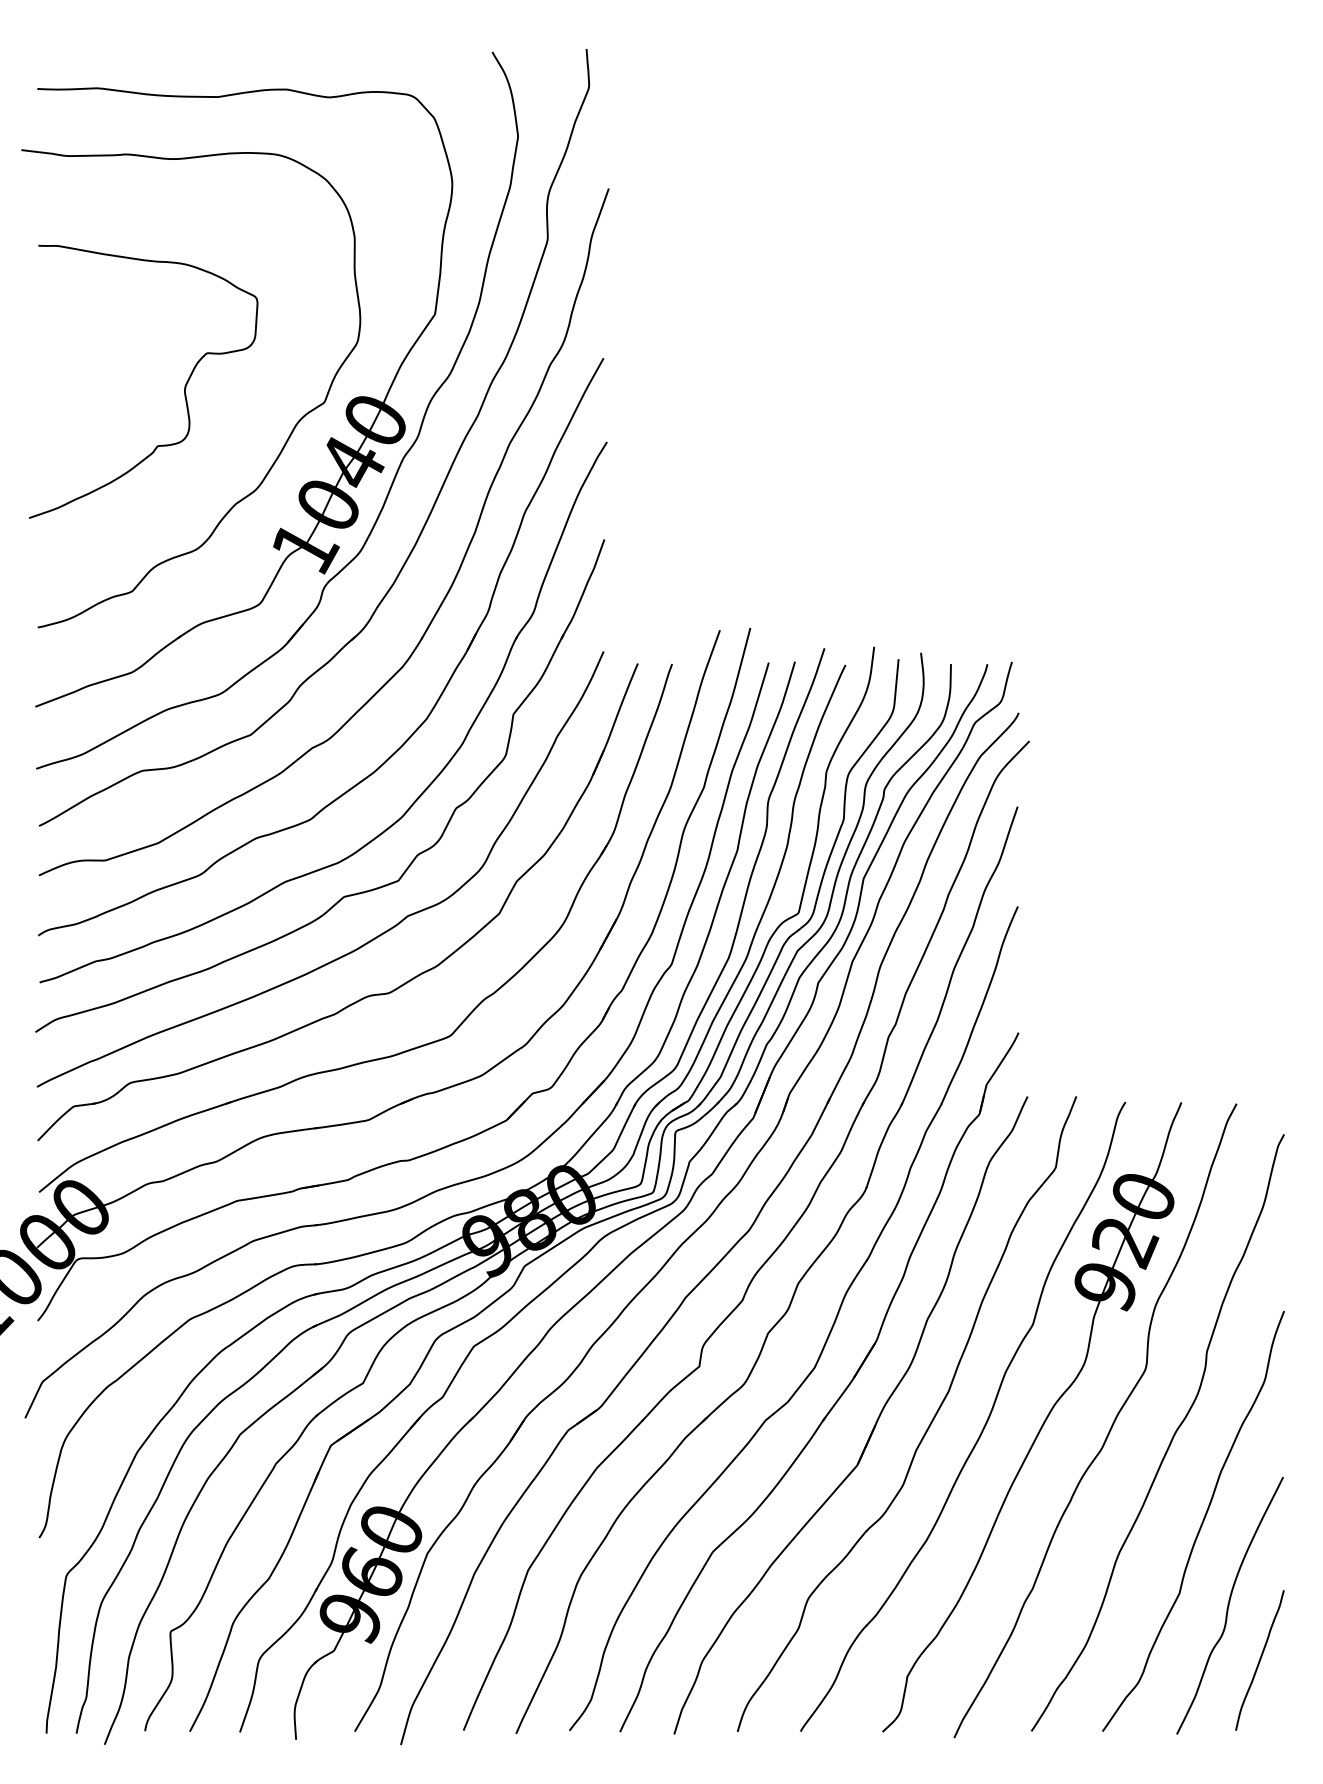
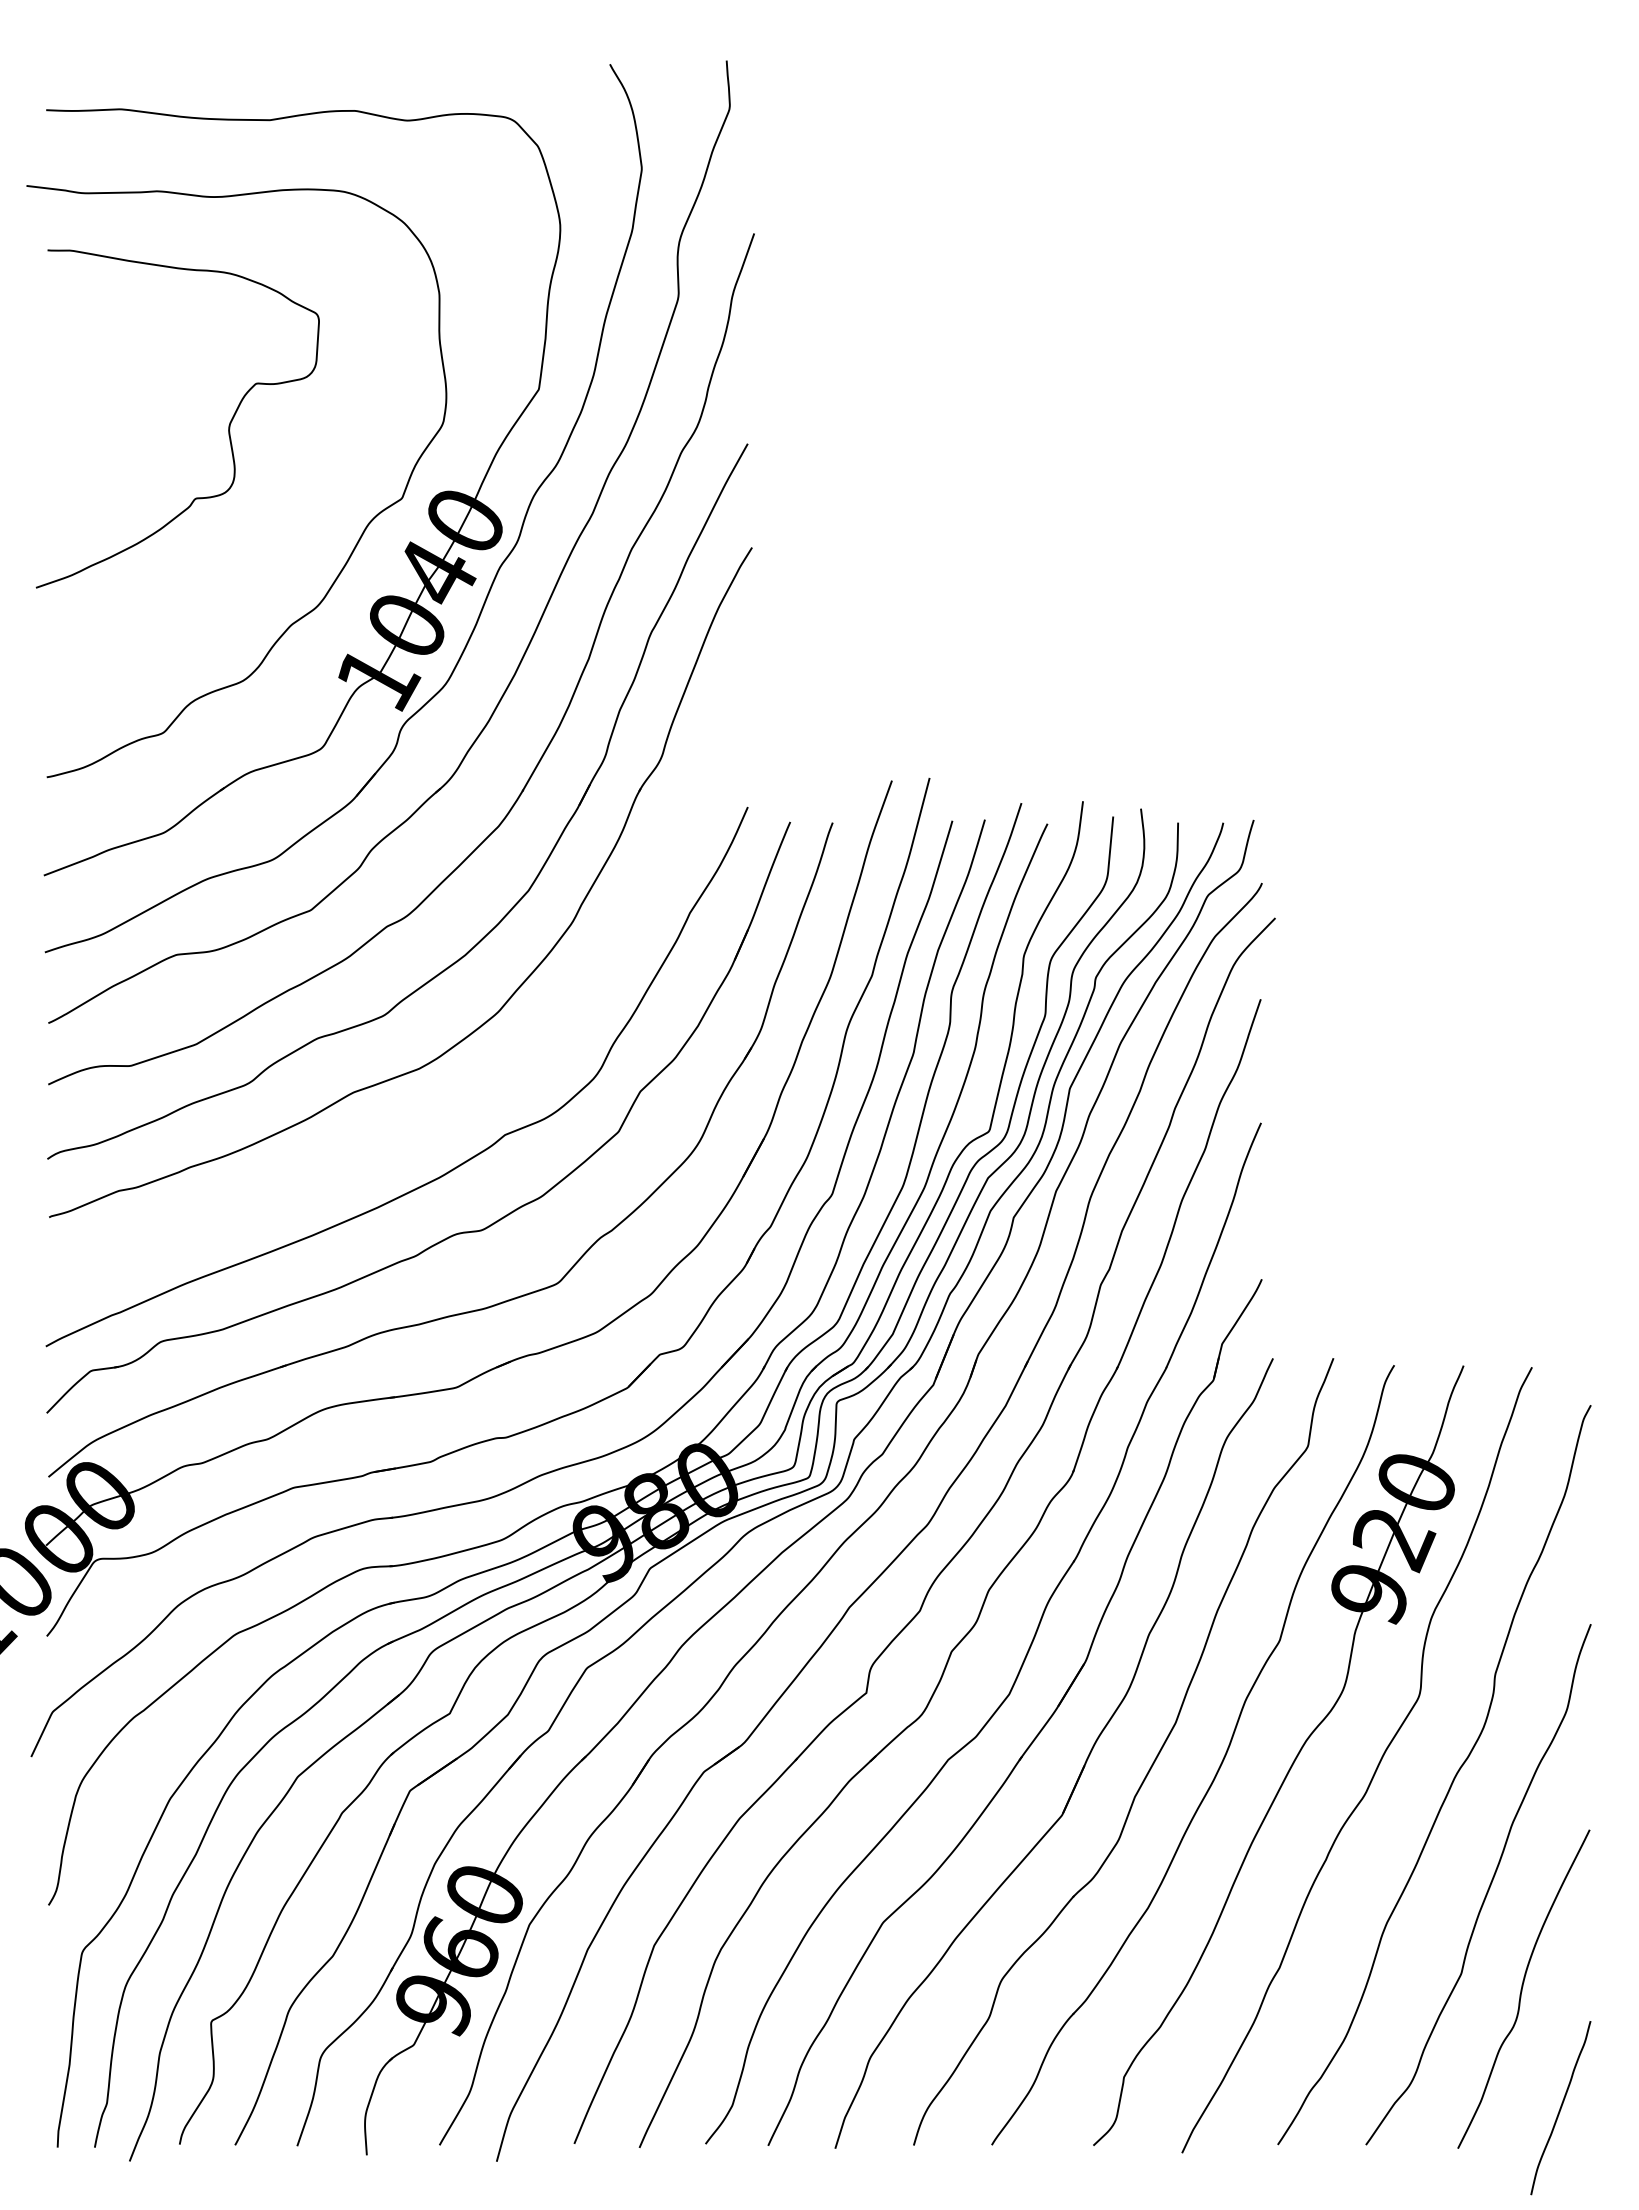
curve: (184, 387) -> (228, 425), moved
part: (345, 895) -> (427, 1109), removed
curve: (1259, 1660) -> (1560, 2108), moved

